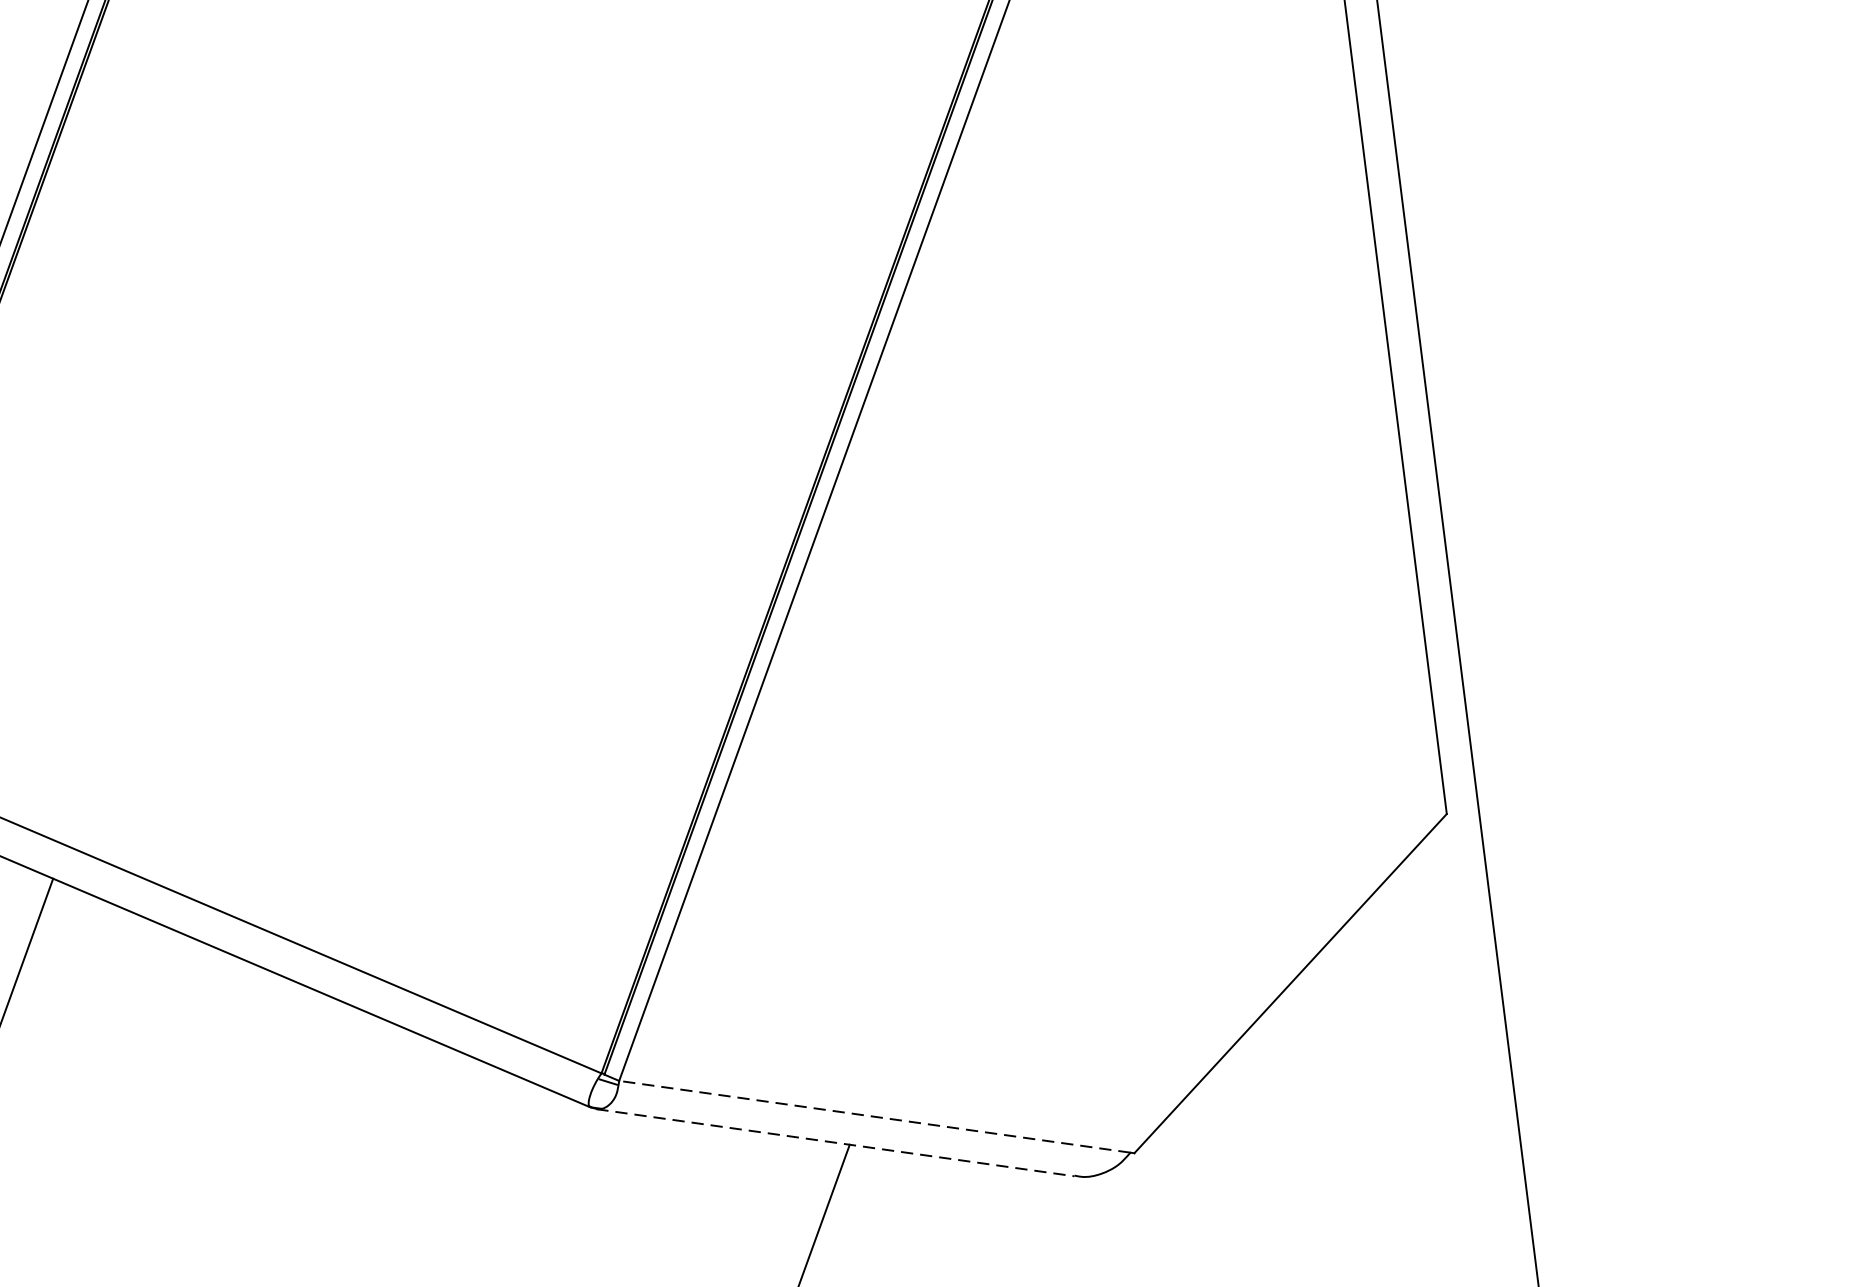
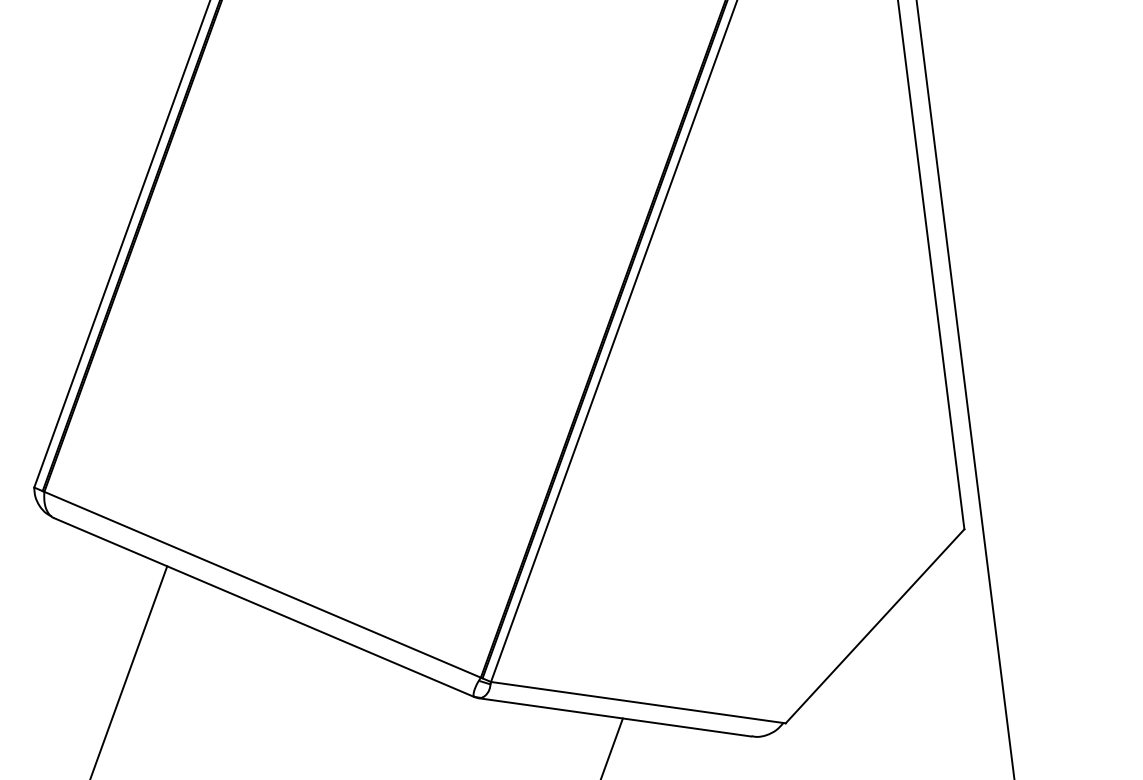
line: (875, 1116) -> (637, 702), dashed -> solid
line: (836, 1143) -> (615, 717), dashed -> solid

